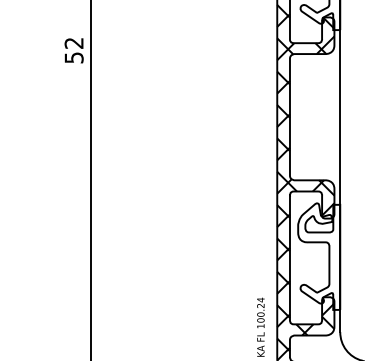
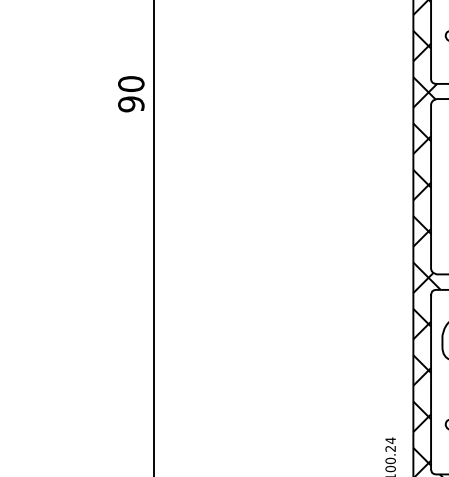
text: (73, 50) -> (130, 94), 52 -> 90

